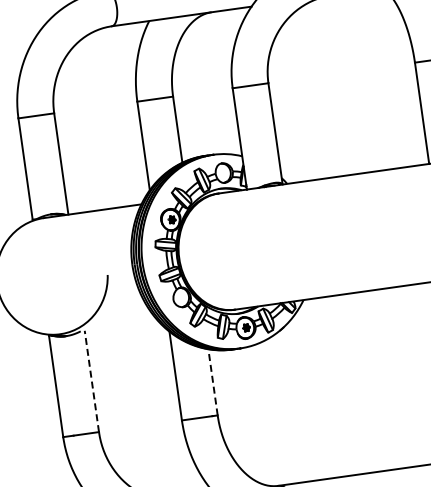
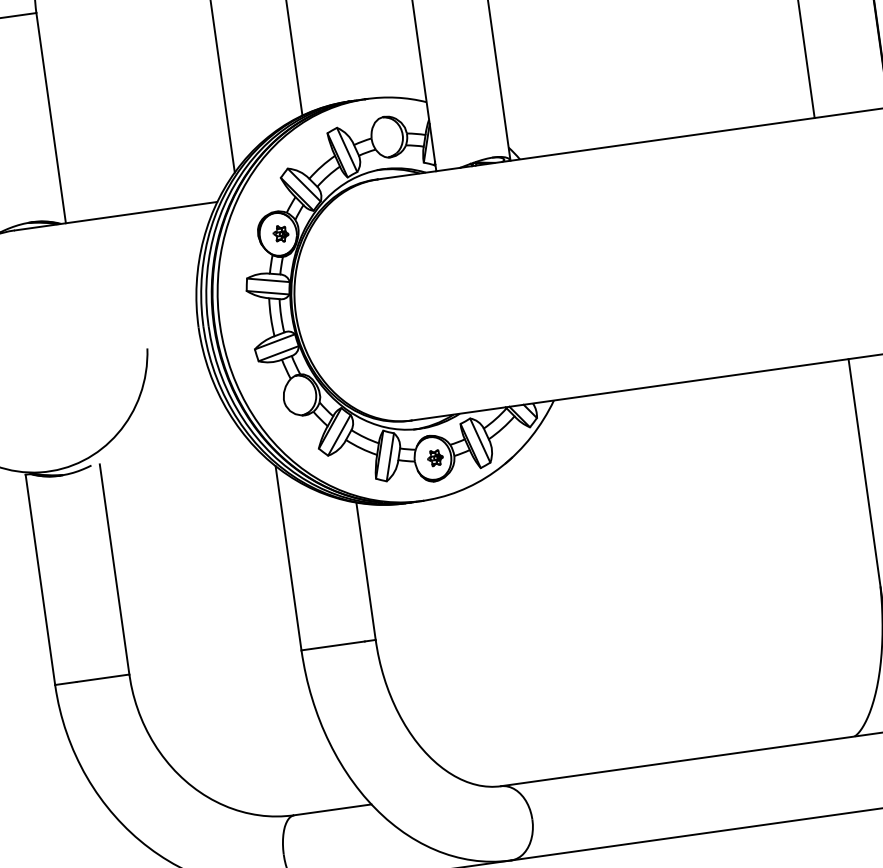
line: (91, 380) -> (113, 567), dashed -> solid
line: (212, 381) -> (364, 569), dashed -> solid

